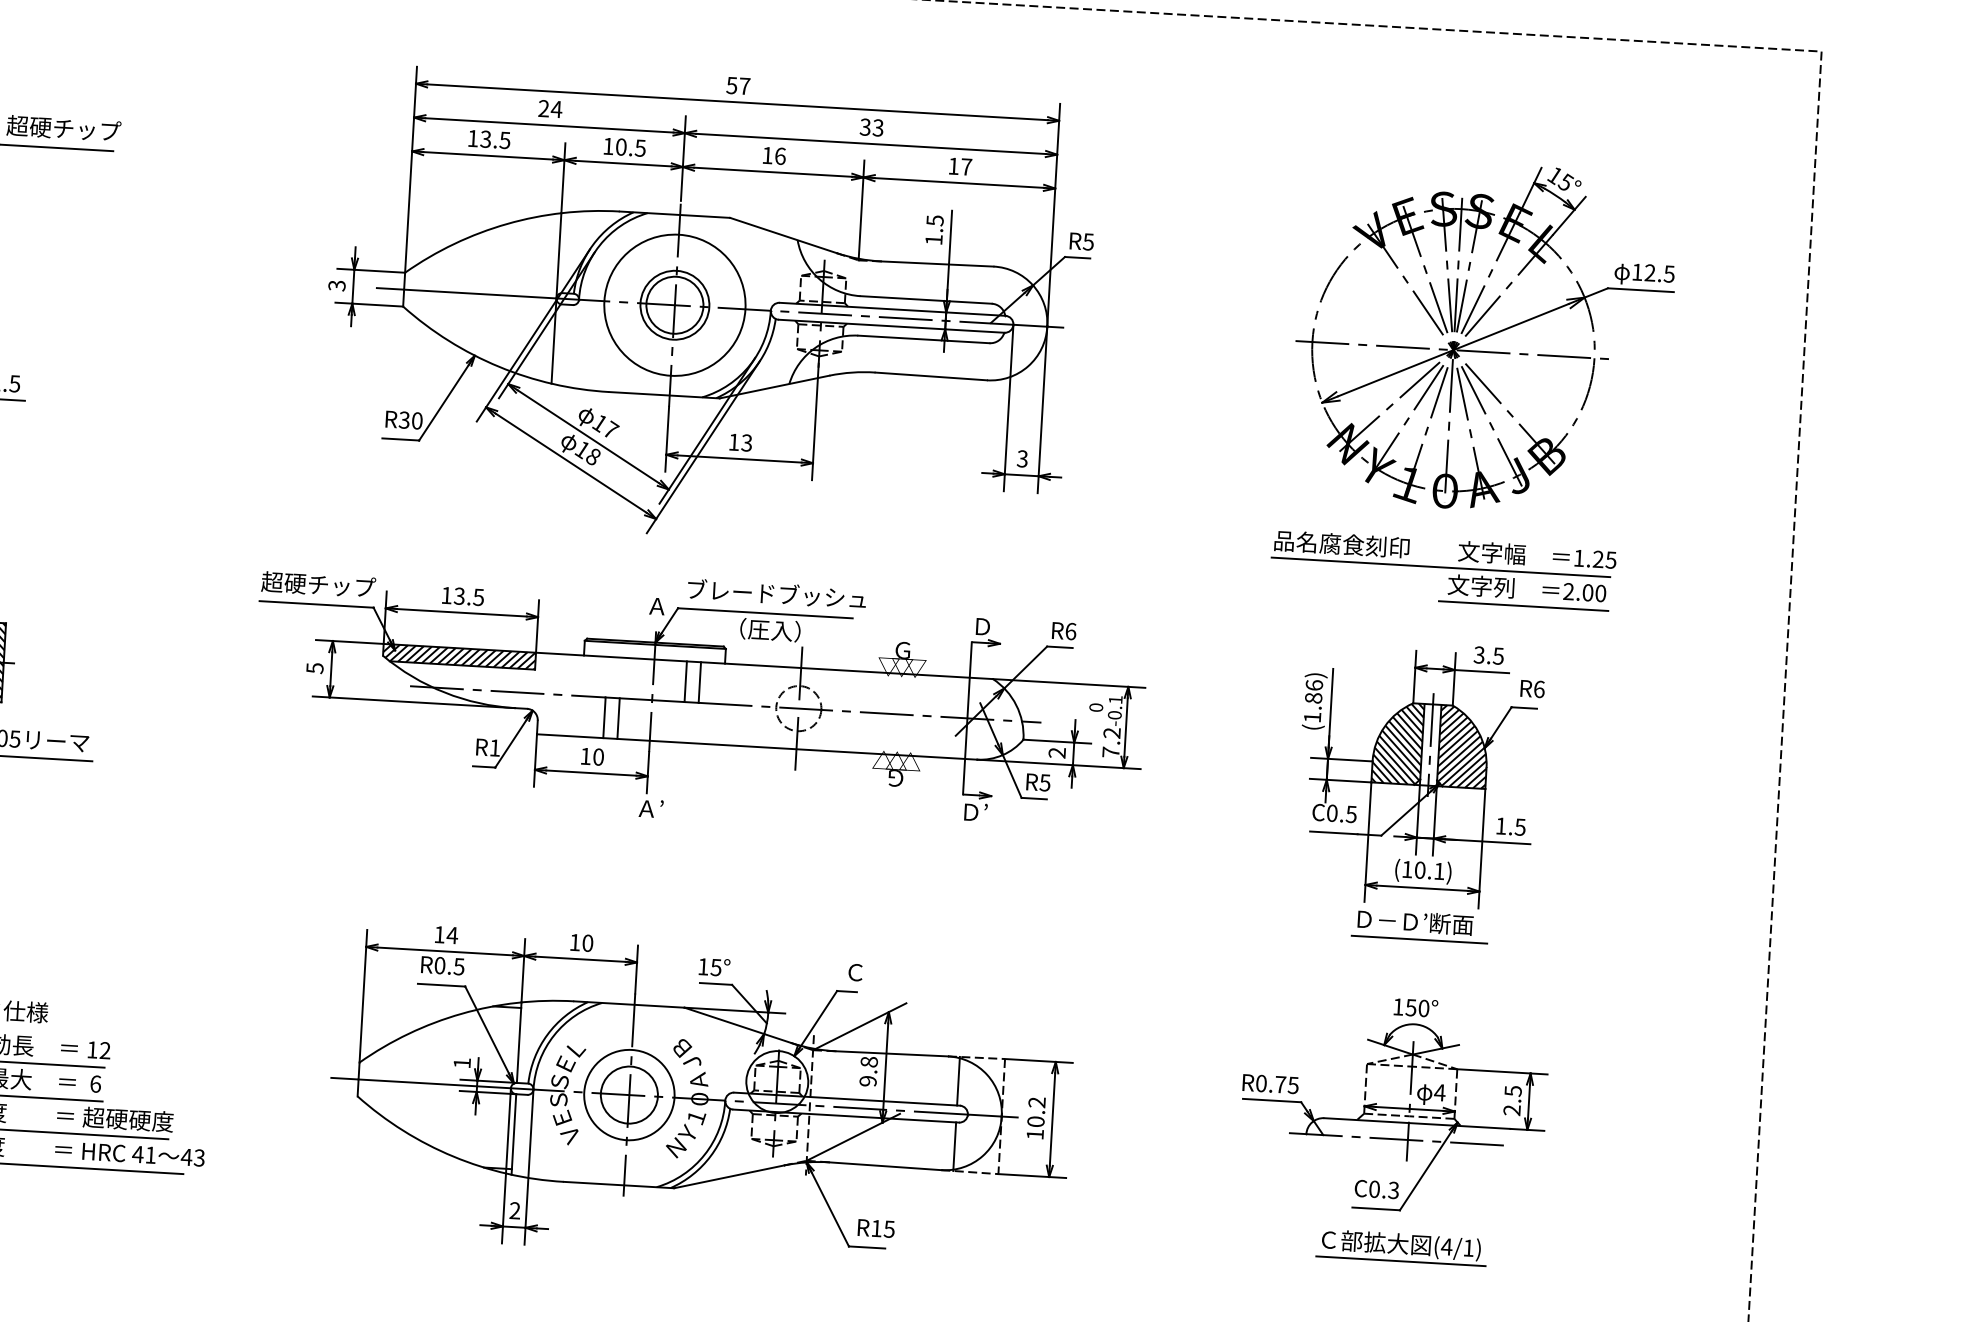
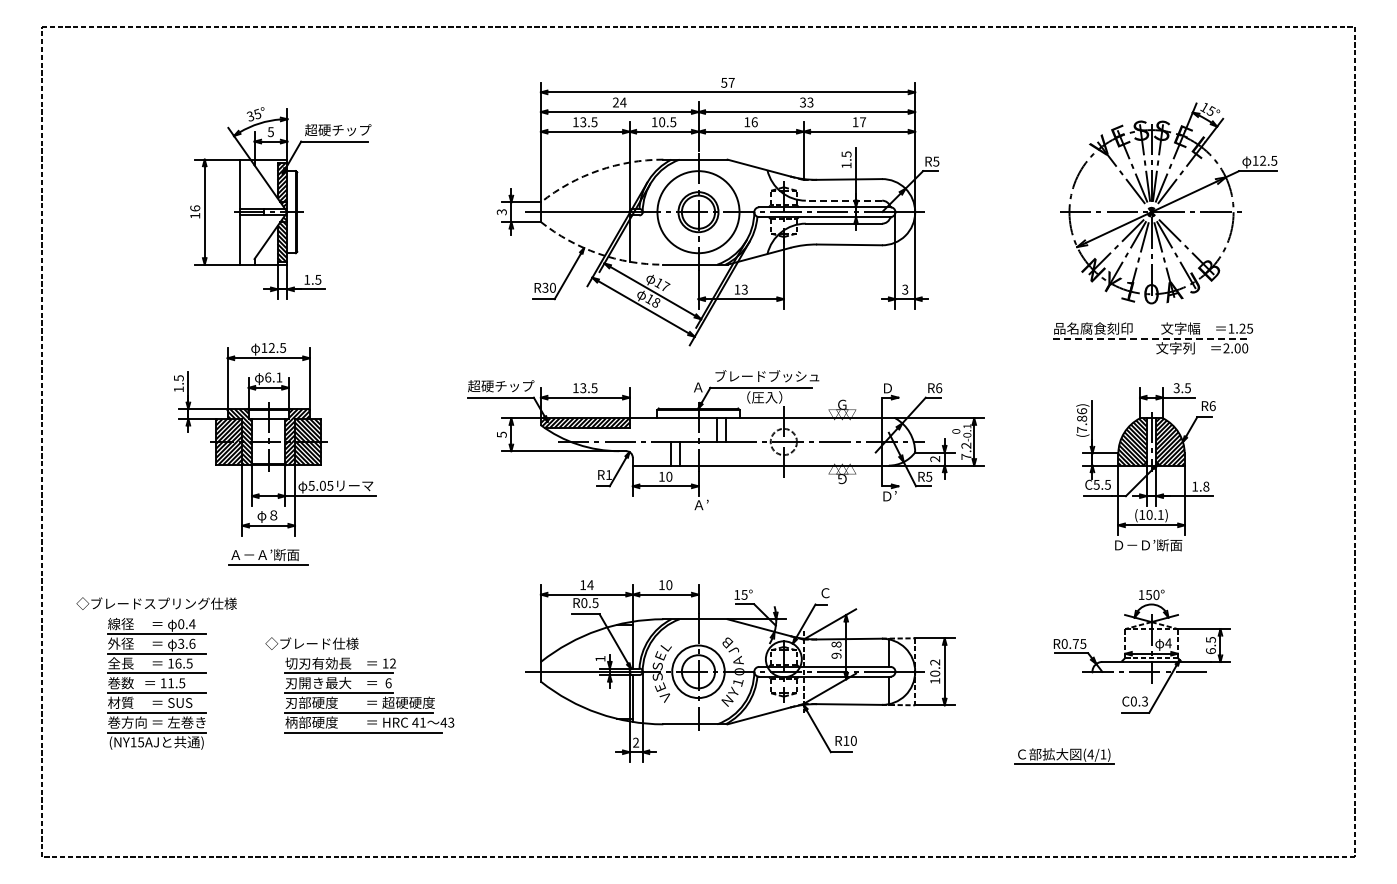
arc: (507, 223) -> (598, 170), solid -> dashed
line: (925, 299) -> (843, 200), solid -> dashed
arc: (499, 366) -> (598, 253), solid -> dashed
line: (1442, 567) -> (1152, 338), solid -> dashed
line: (1523, 606) -> (1200, 358), removed
text: (1311, 716) -> (1081, 429), (1.86) -> (7.86)
text: (1331, 812) -> (1096, 484), C0.5 -> C5.5
text: (1520, 826) -> (1206, 486), 1.5 -> 1.8
line: (1419, 940) -> (1151, 555), removed
text: (1511, 1110) -> (1210, 651), 2.5 -> 6.5
text: (888, 1228) -> (853, 740), R15 -> R10
part: (1401, 1247) -> (1064, 756), moved

